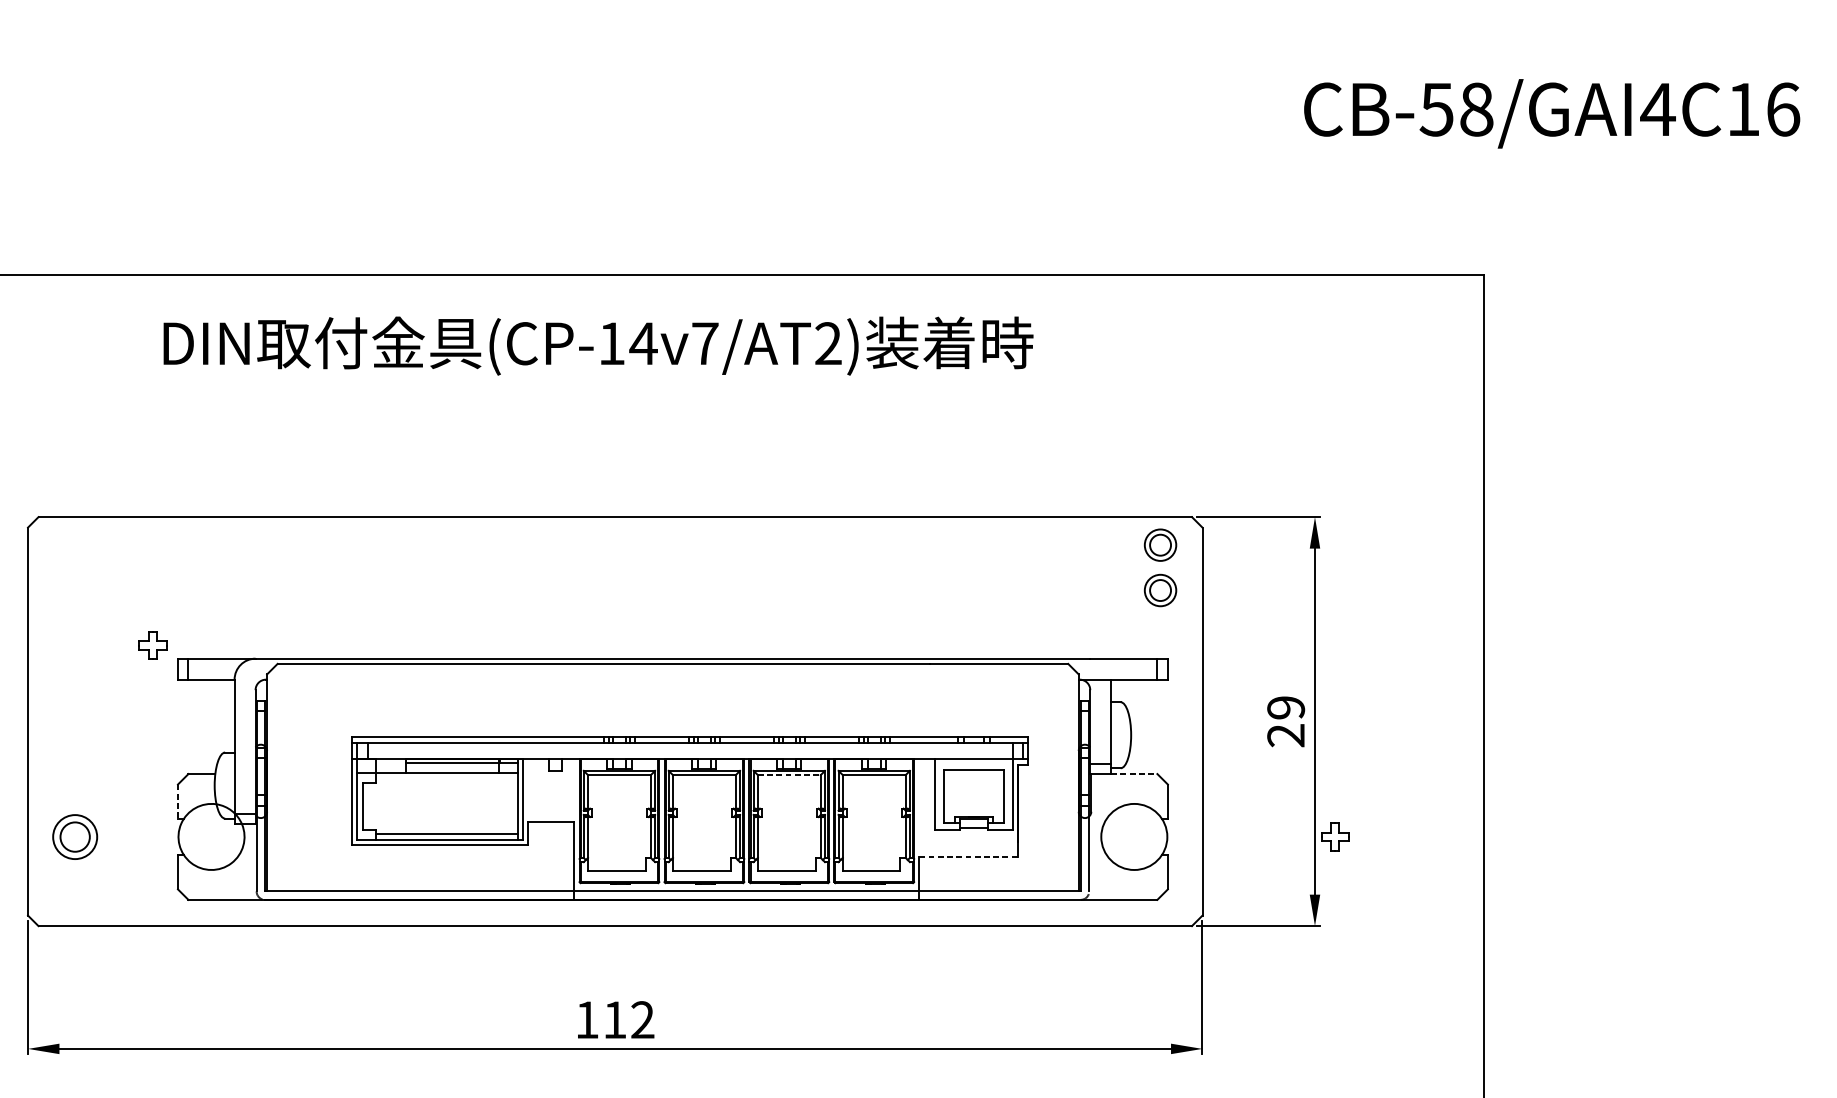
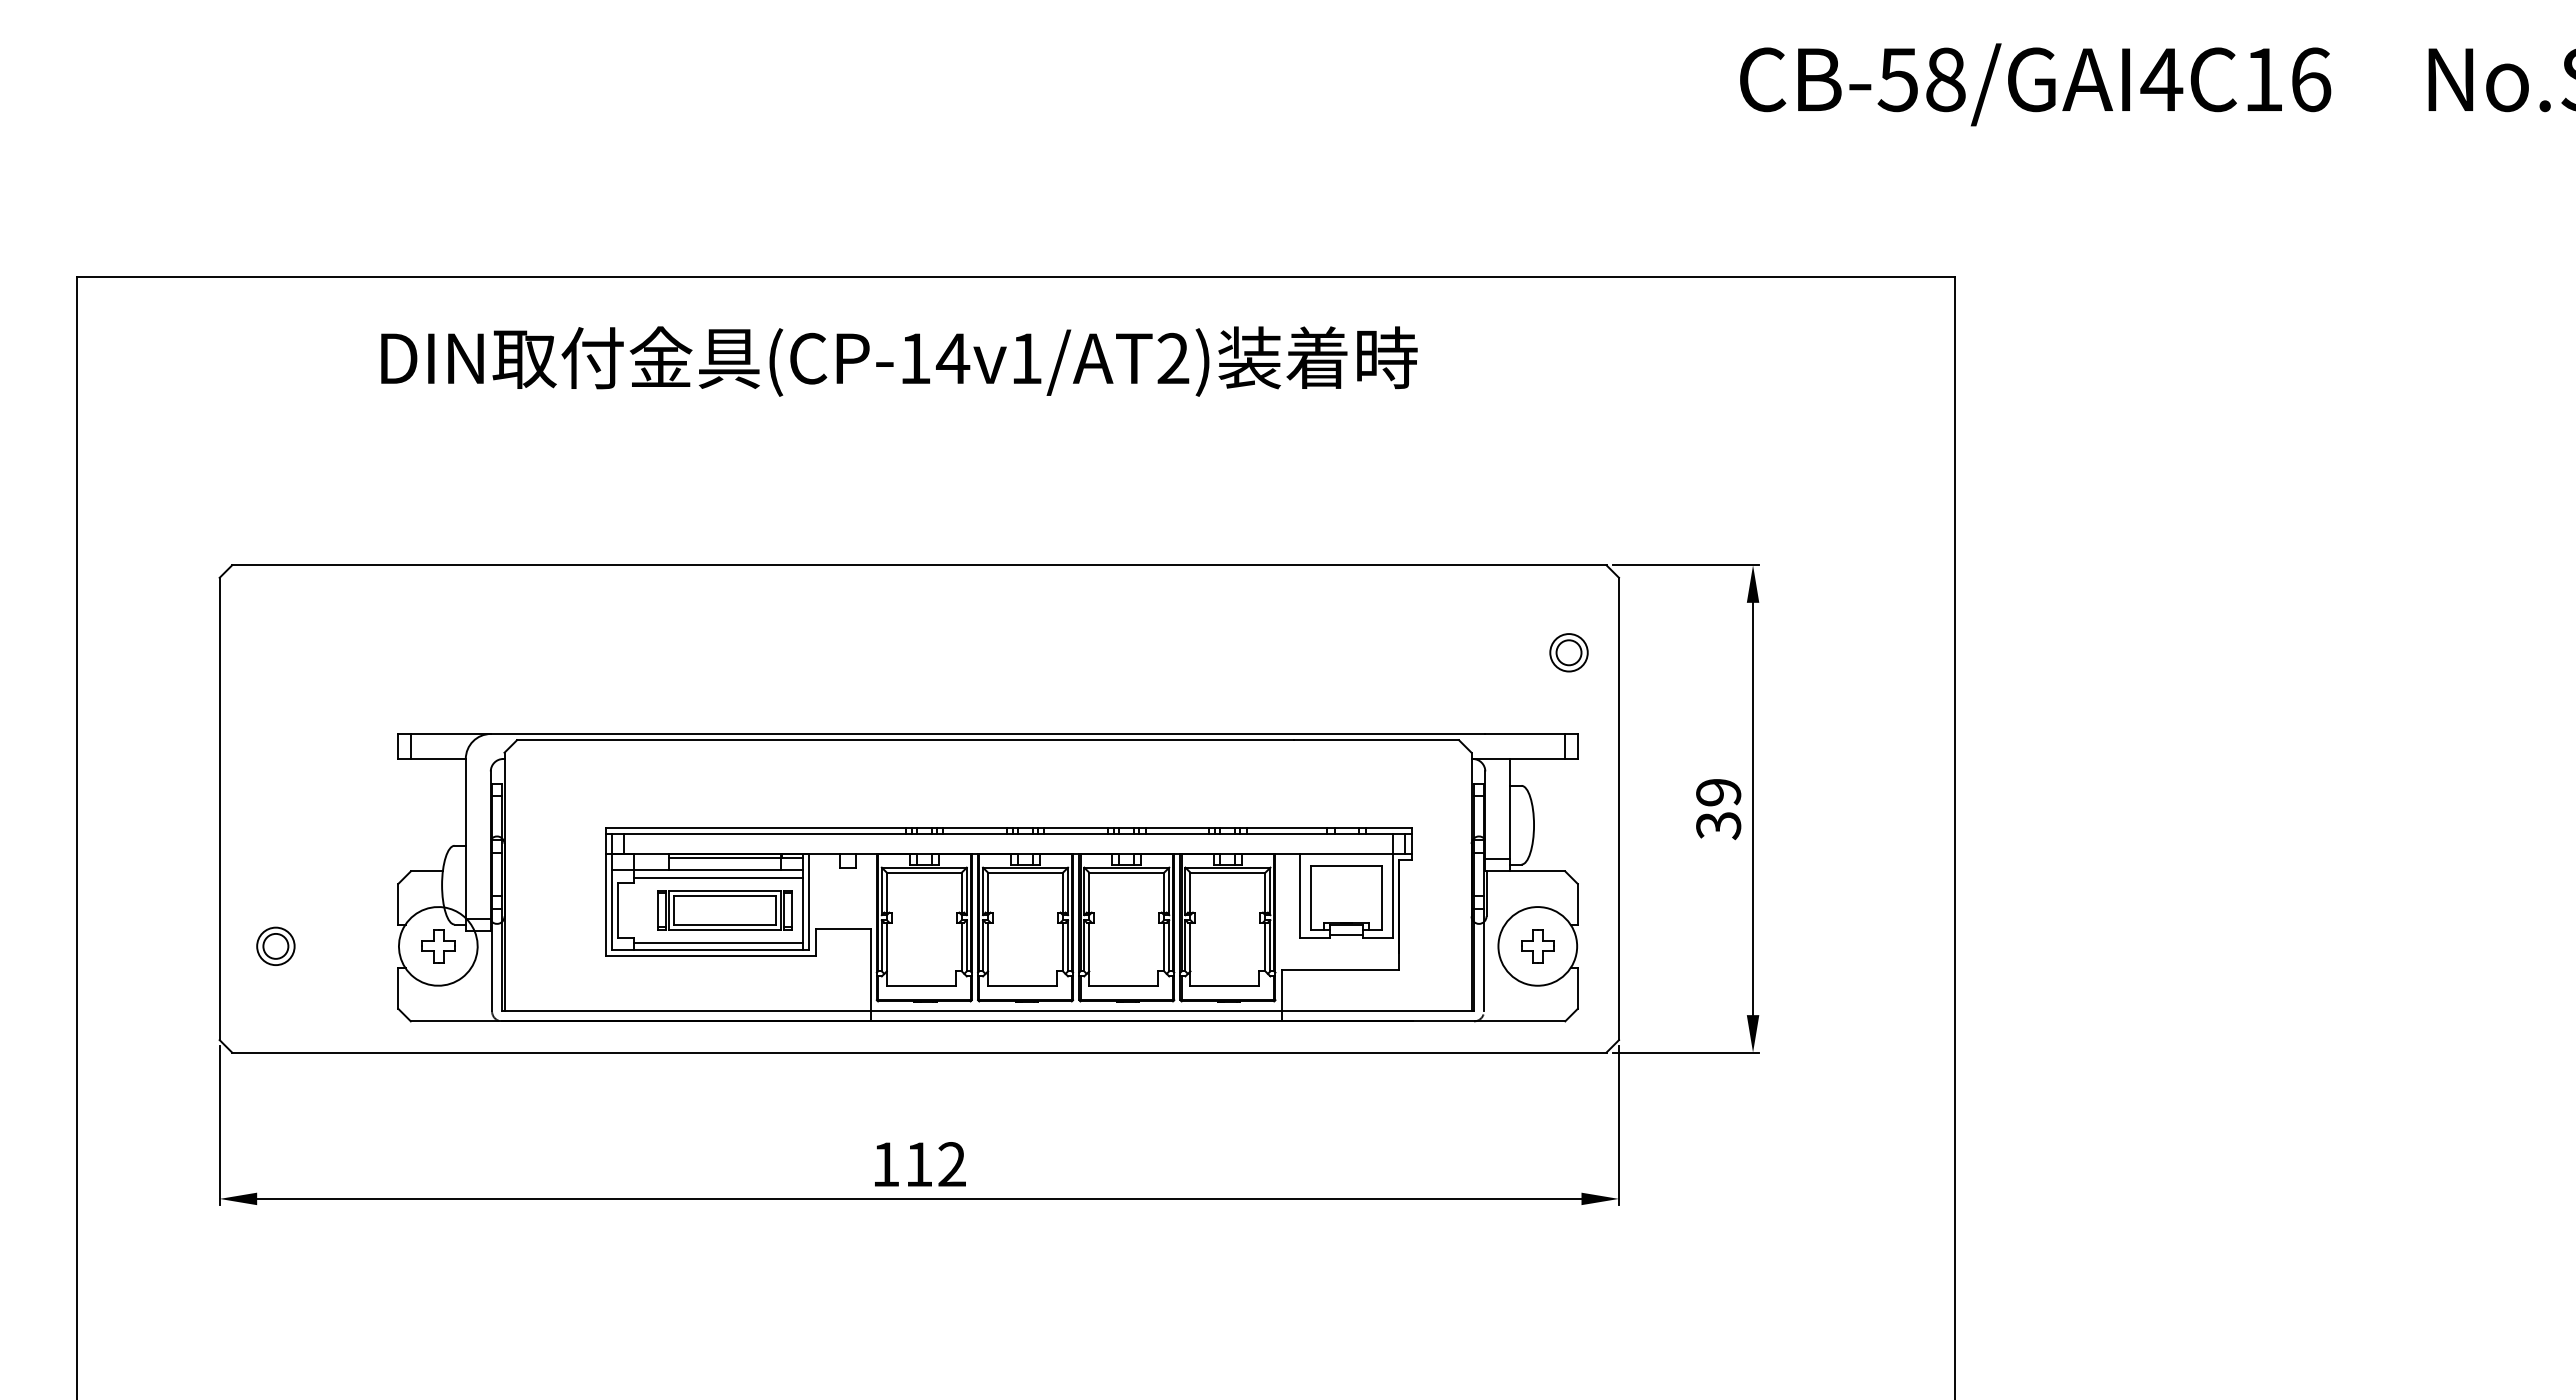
text: (705, 343) -> (1026, 358), (CP-14v7/AT2) -> (CP-14v1/AT2)
part: (1160, 544) -> (1568, 598), removed
part: (152, 645) -> (438, 946), moved
text: (1285, 736) -> (1718, 826), 29 -> 39
line: (789, 774) -> (1127, 872), dashed -> solid
line: (1134, 774) -> (1538, 871), dashed -> solid
line: (446, 779) -> (718, 877), added
line: (178, 801) -> (398, 904), dashed -> solid
part: (451, 806) -> (724, 910), added
part: (74, 836) -> (275, 945), size x0.71
part: (1334, 837) -> (1537, 946), moved
line: (968, 857) -> (1340, 970), dashed -> solid

